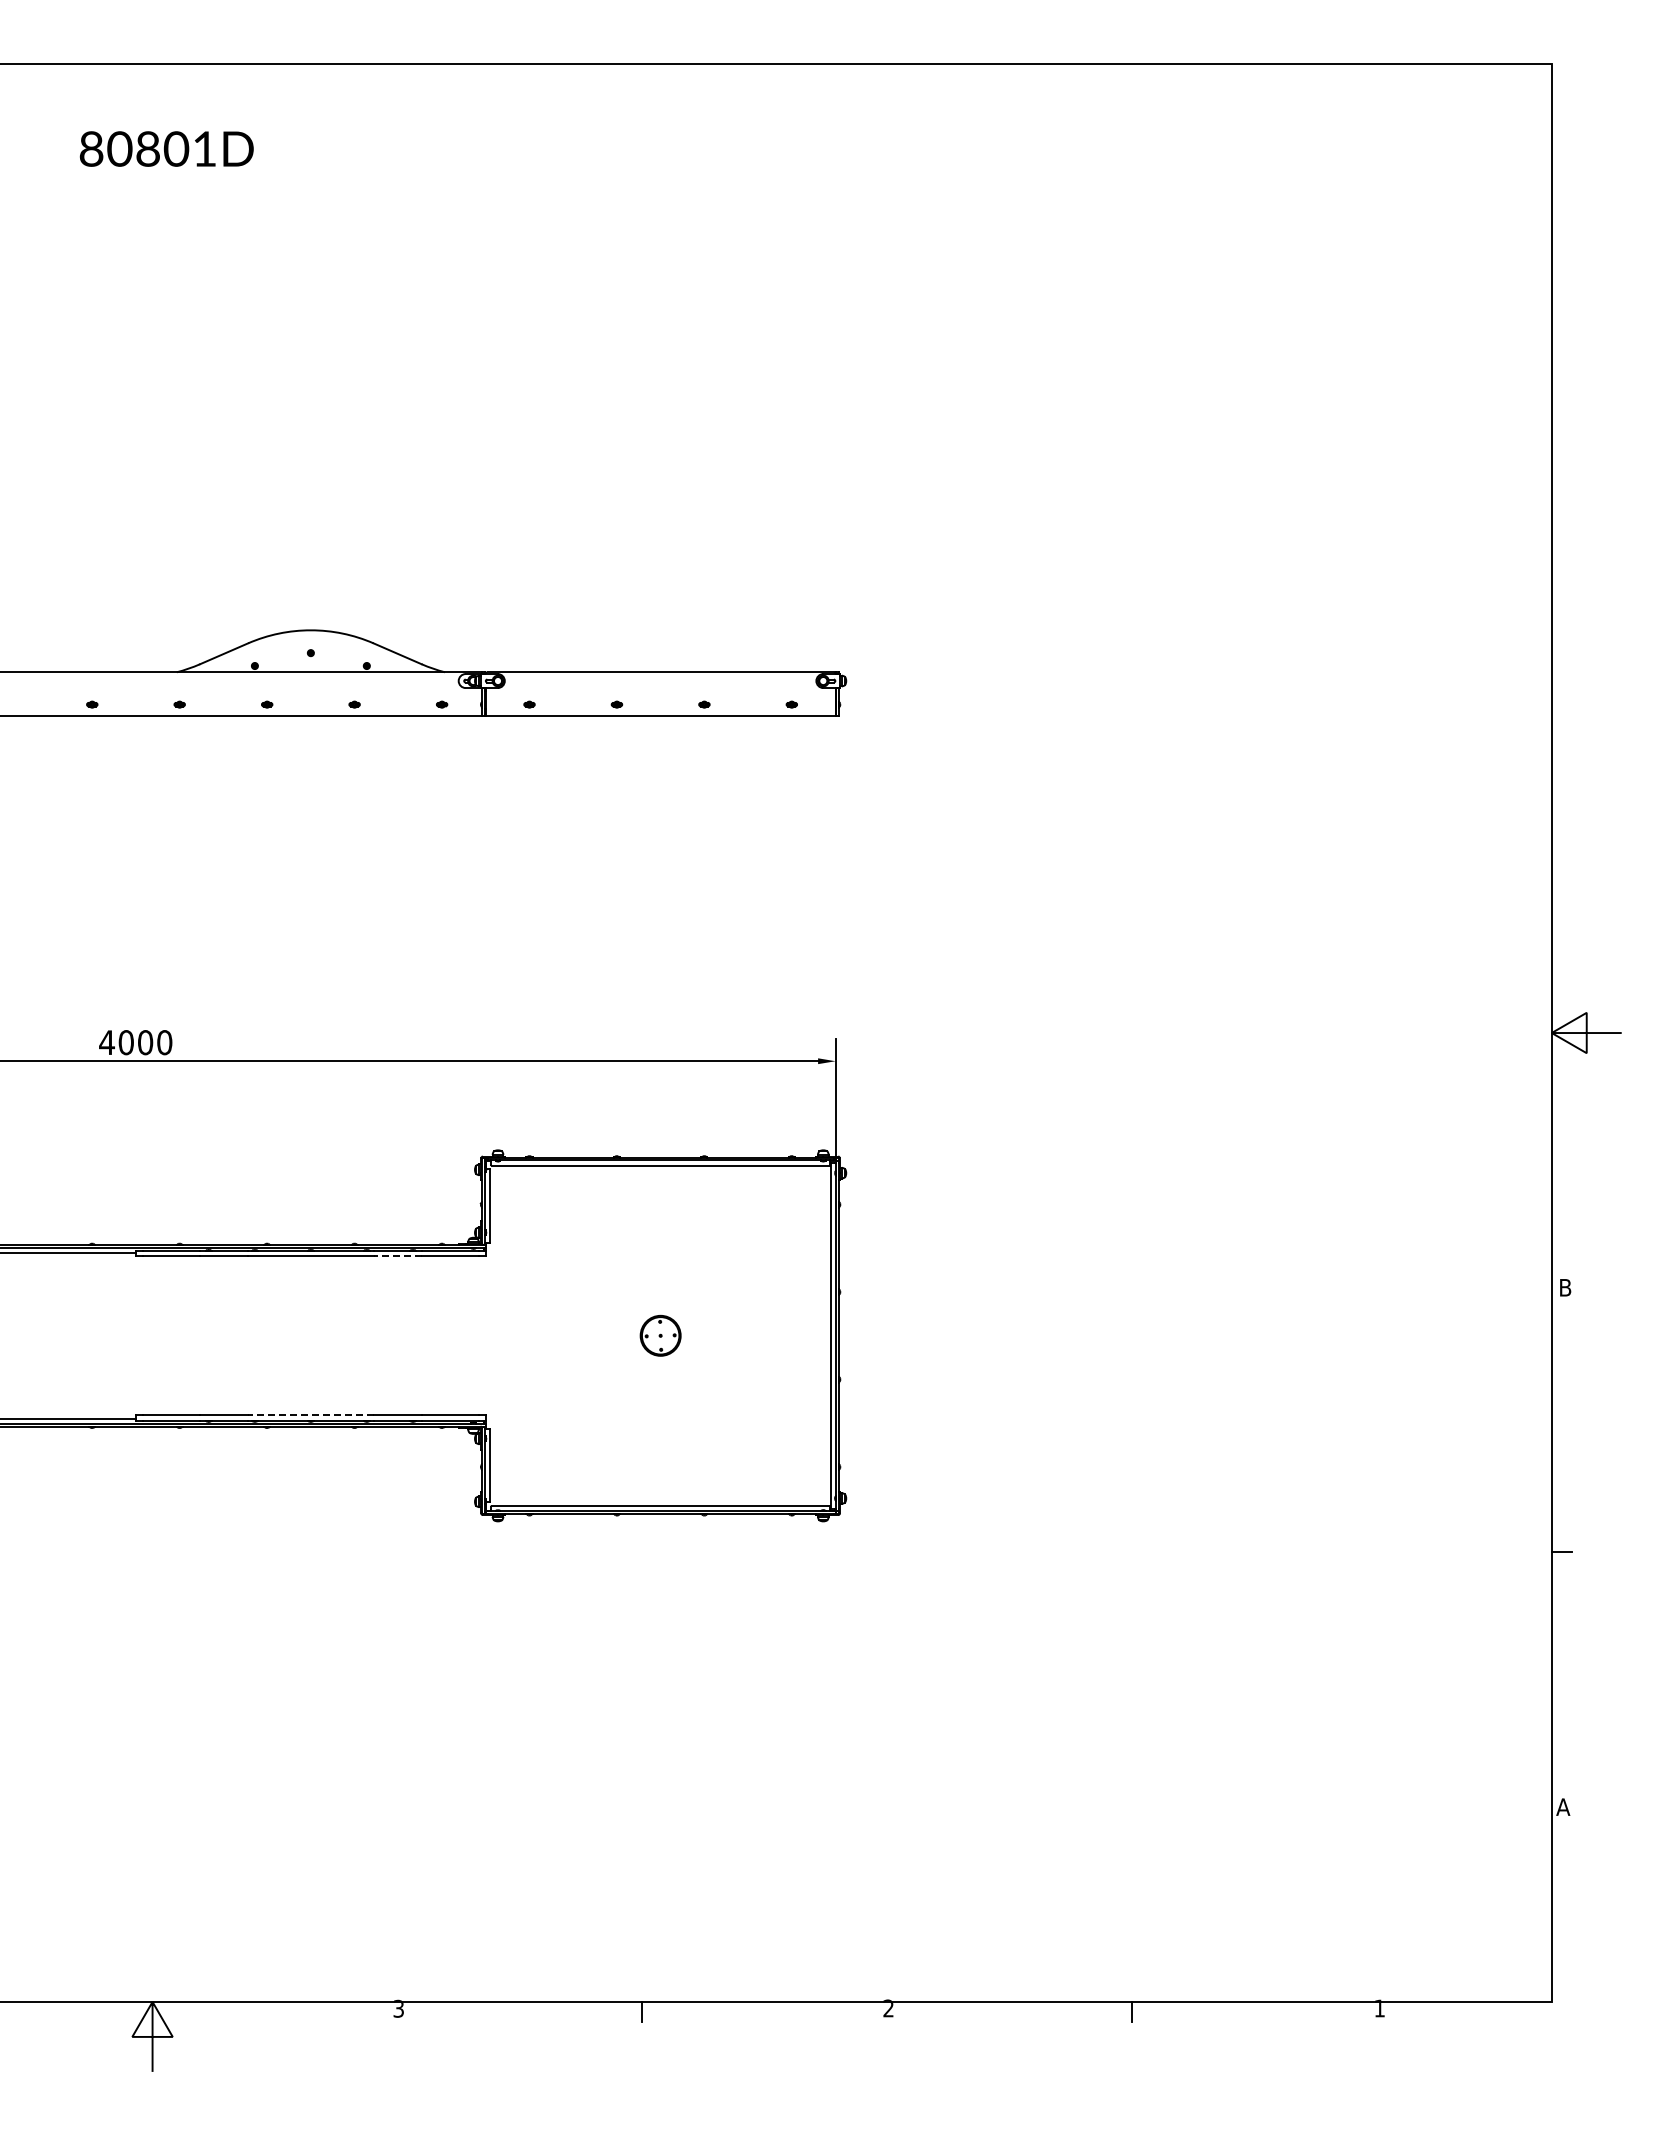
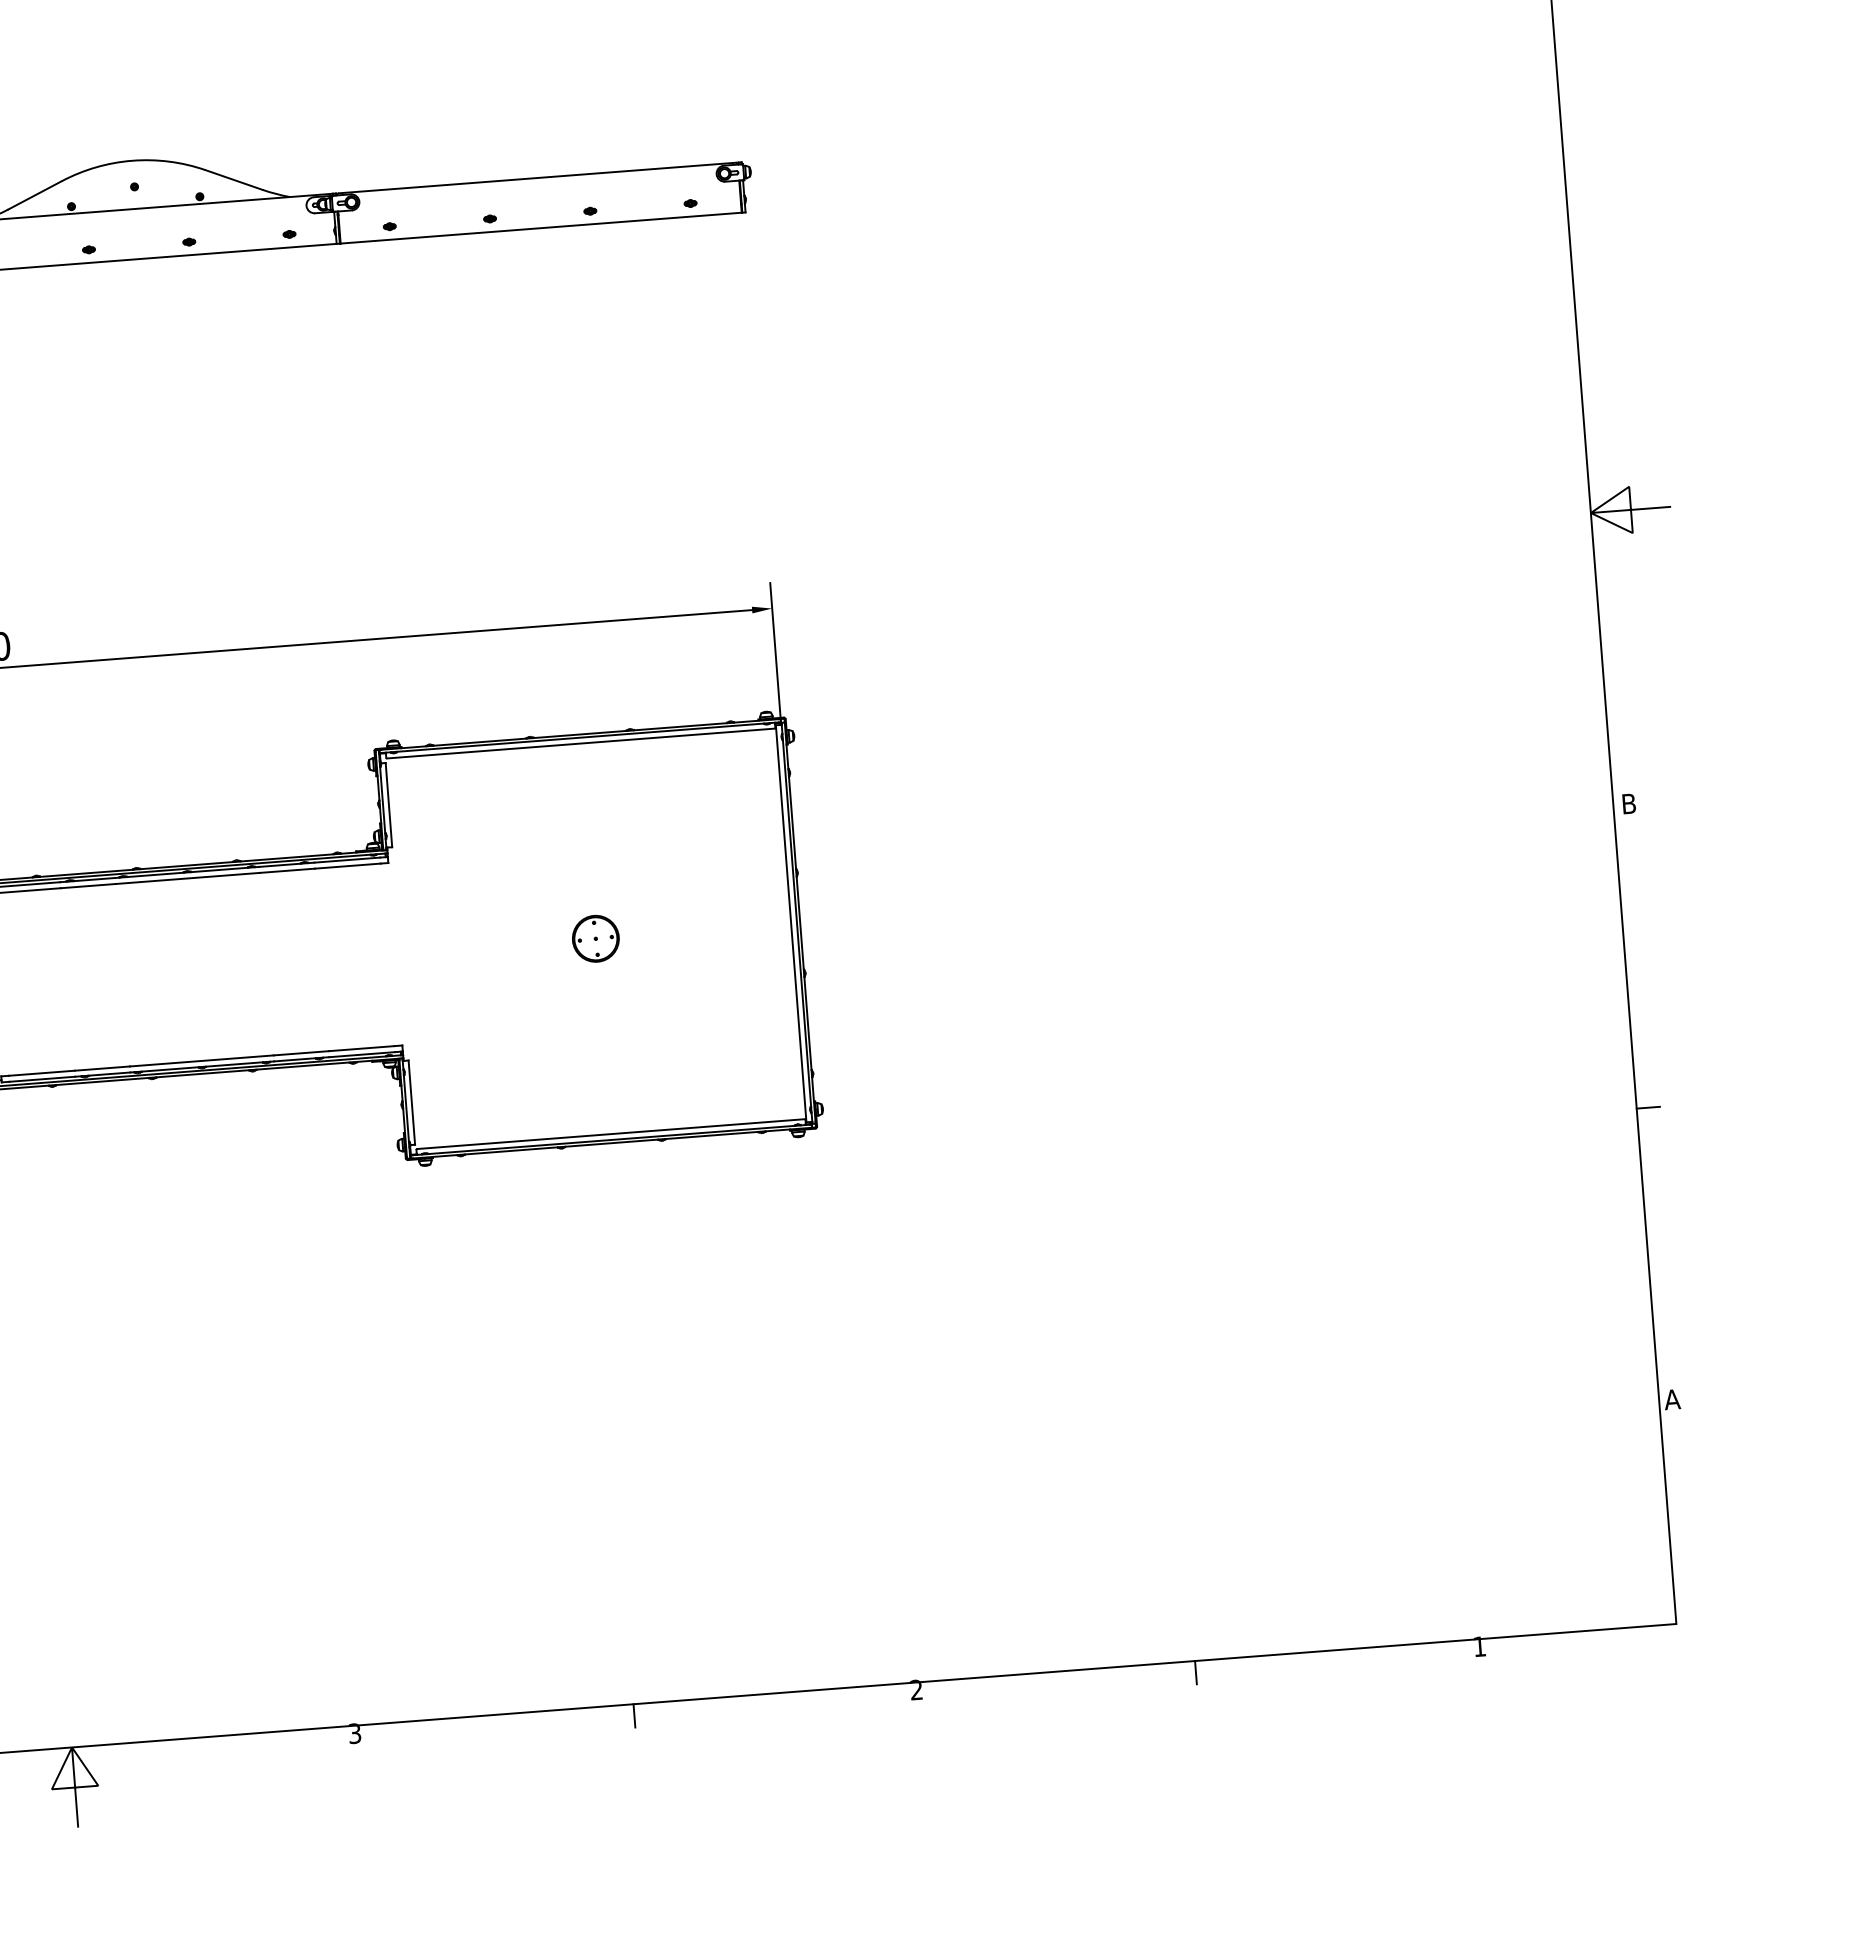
line: (397, 1256) -> (287, 871), dashed -> solid
line: (310, 1415) -> (201, 1061), dashed -> solid

